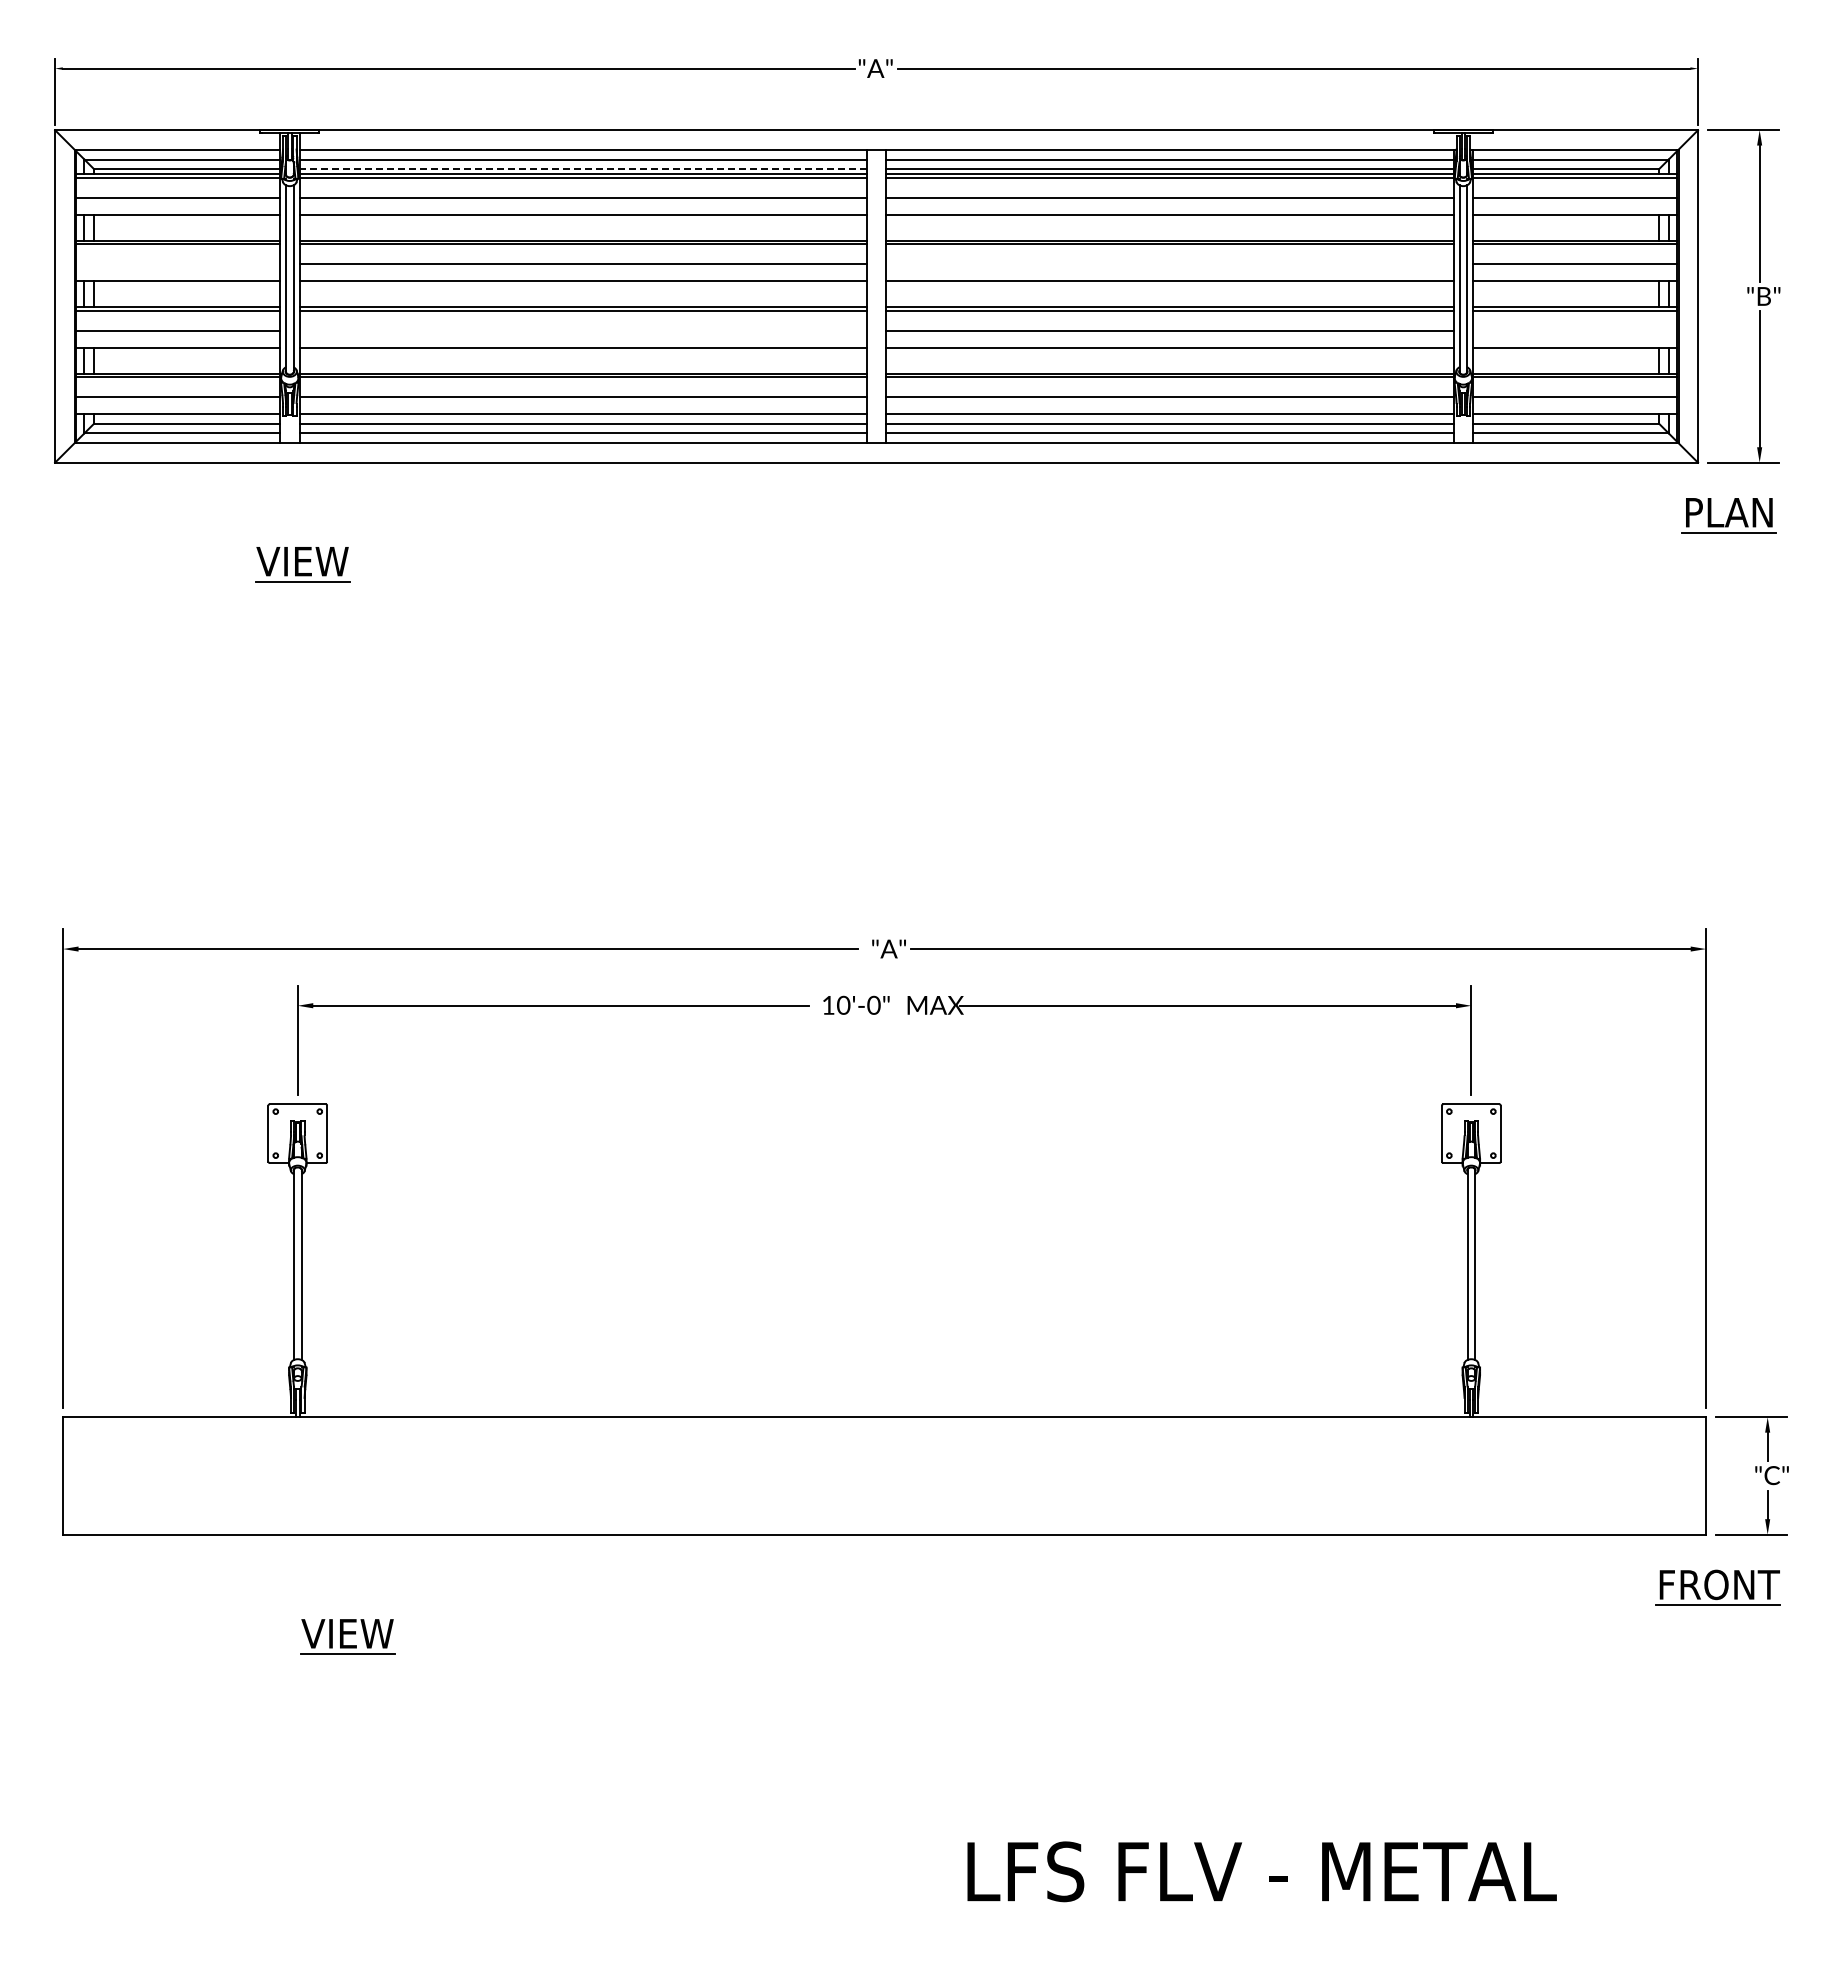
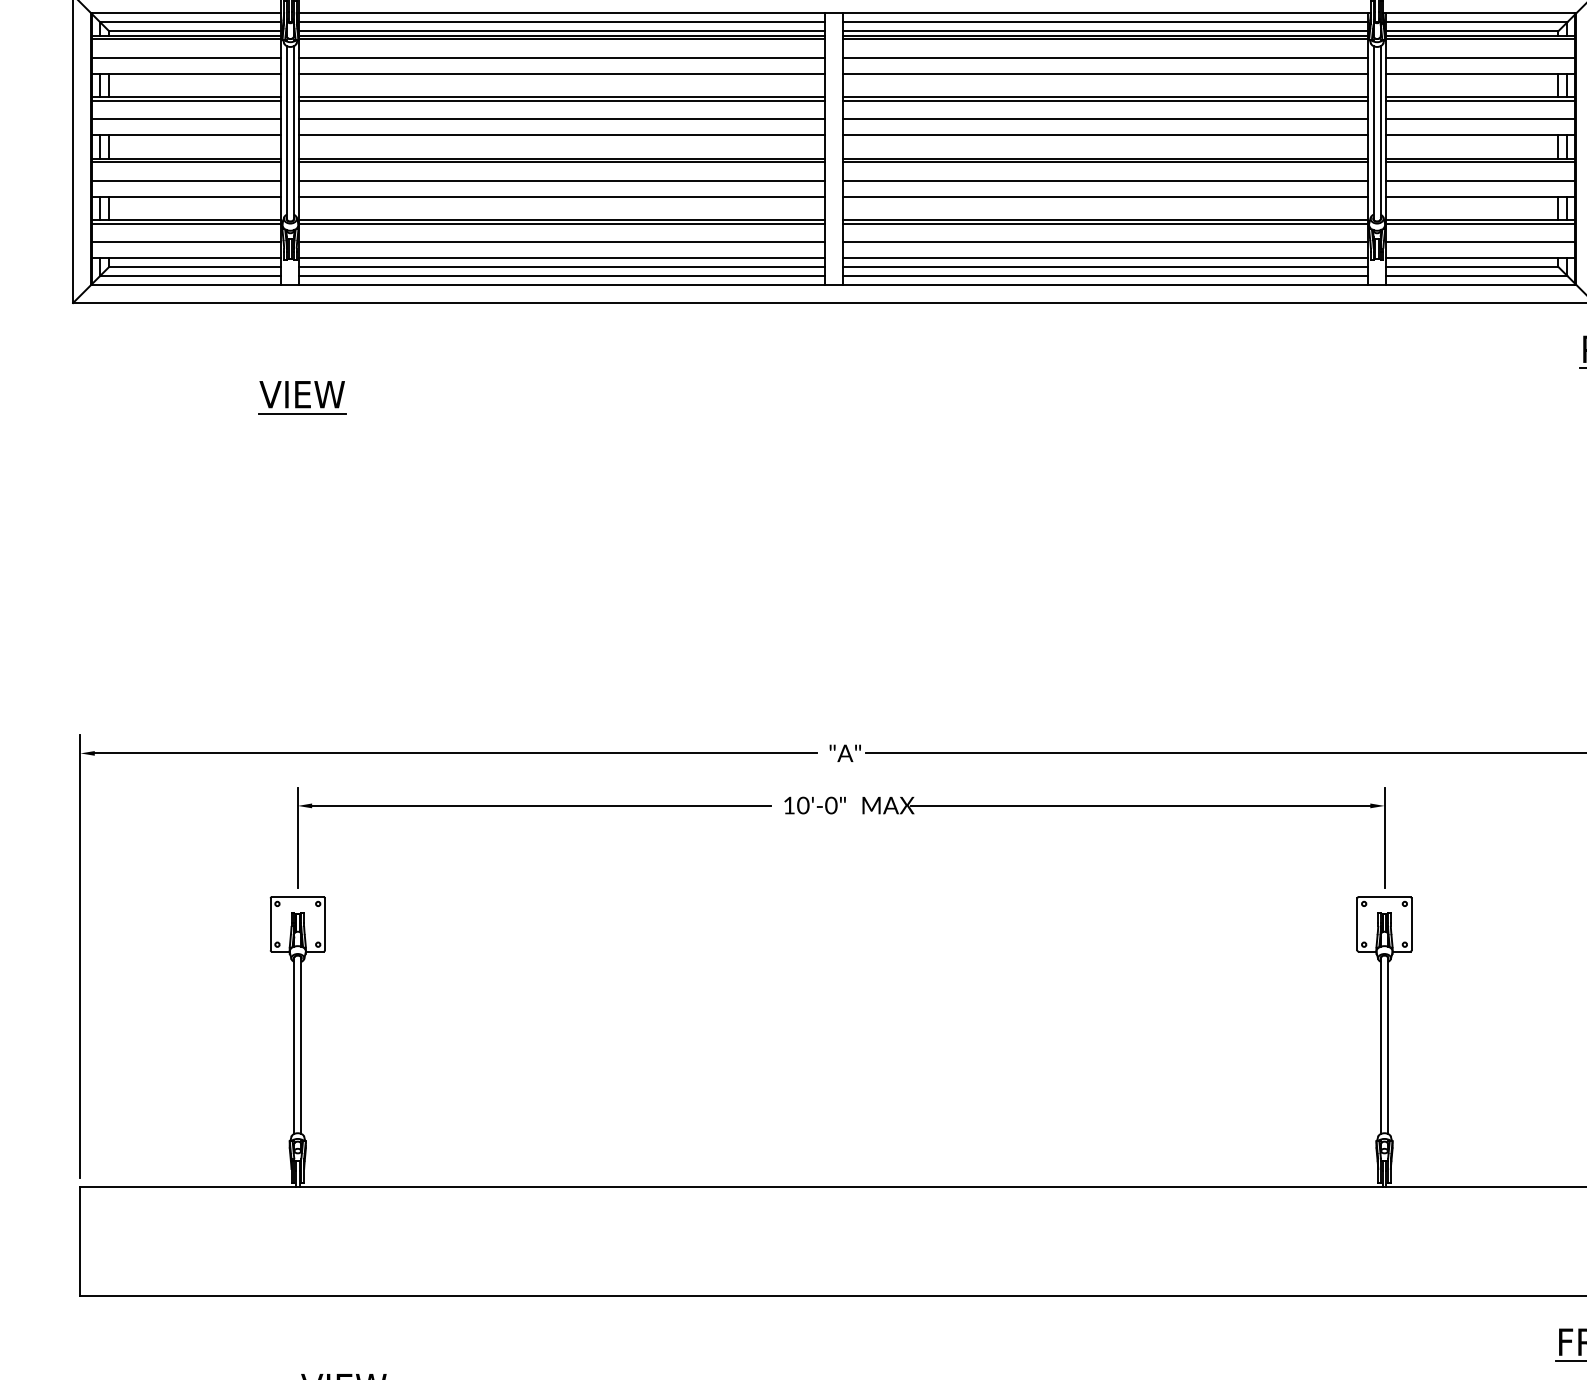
line: (583, 169) -> (562, 31), dashed -> solid
line: (177, 264) -> (186, 119), added
line: (1169, 264) -> (1105, 119), added
line: (582, 330) -> (561, 180), added
line: (1575, 330) -> (1480, 180), added

